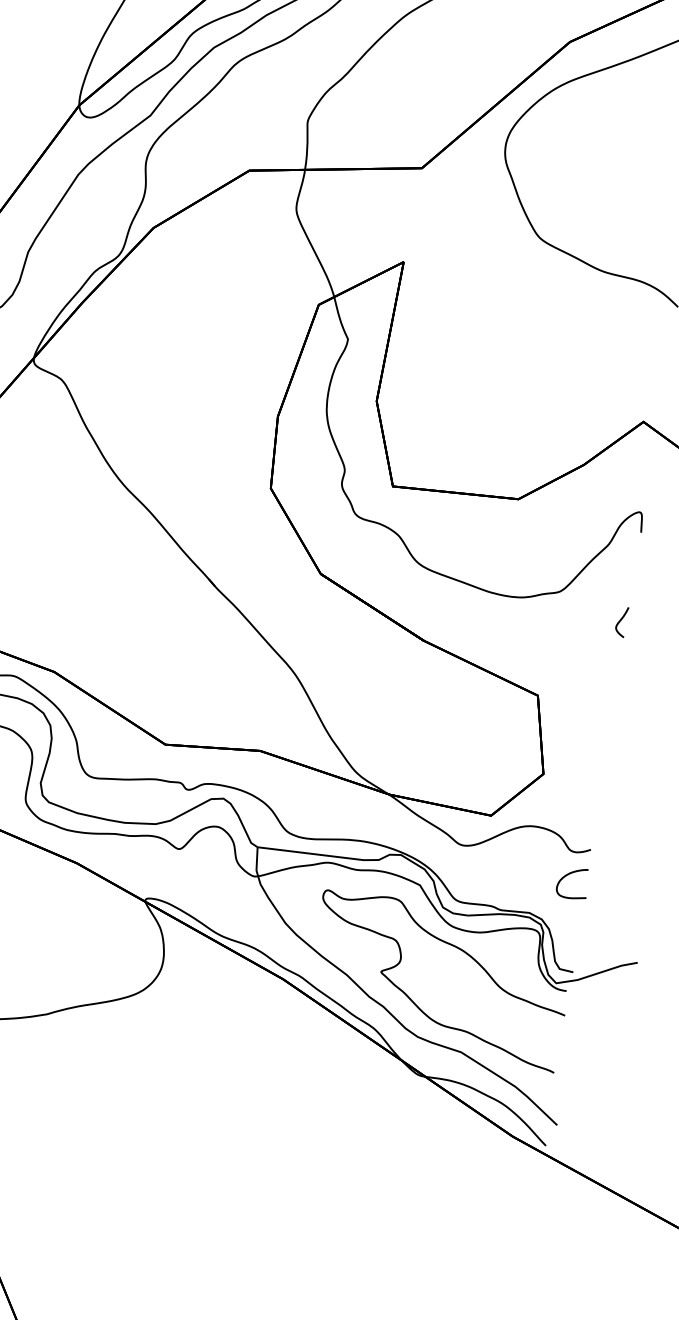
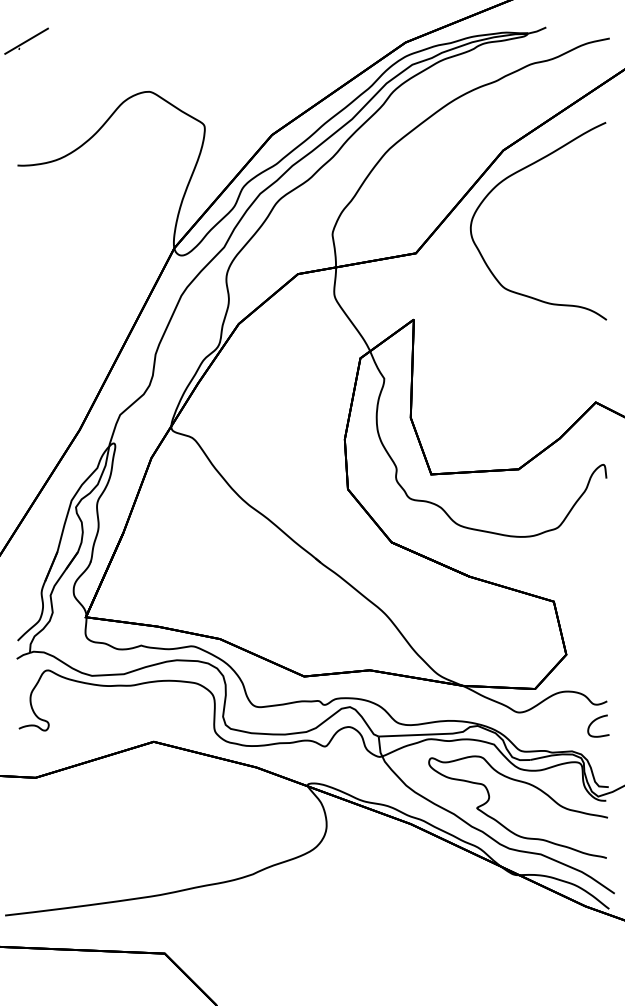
curve: (621, 621) -> (602, 541), removed

